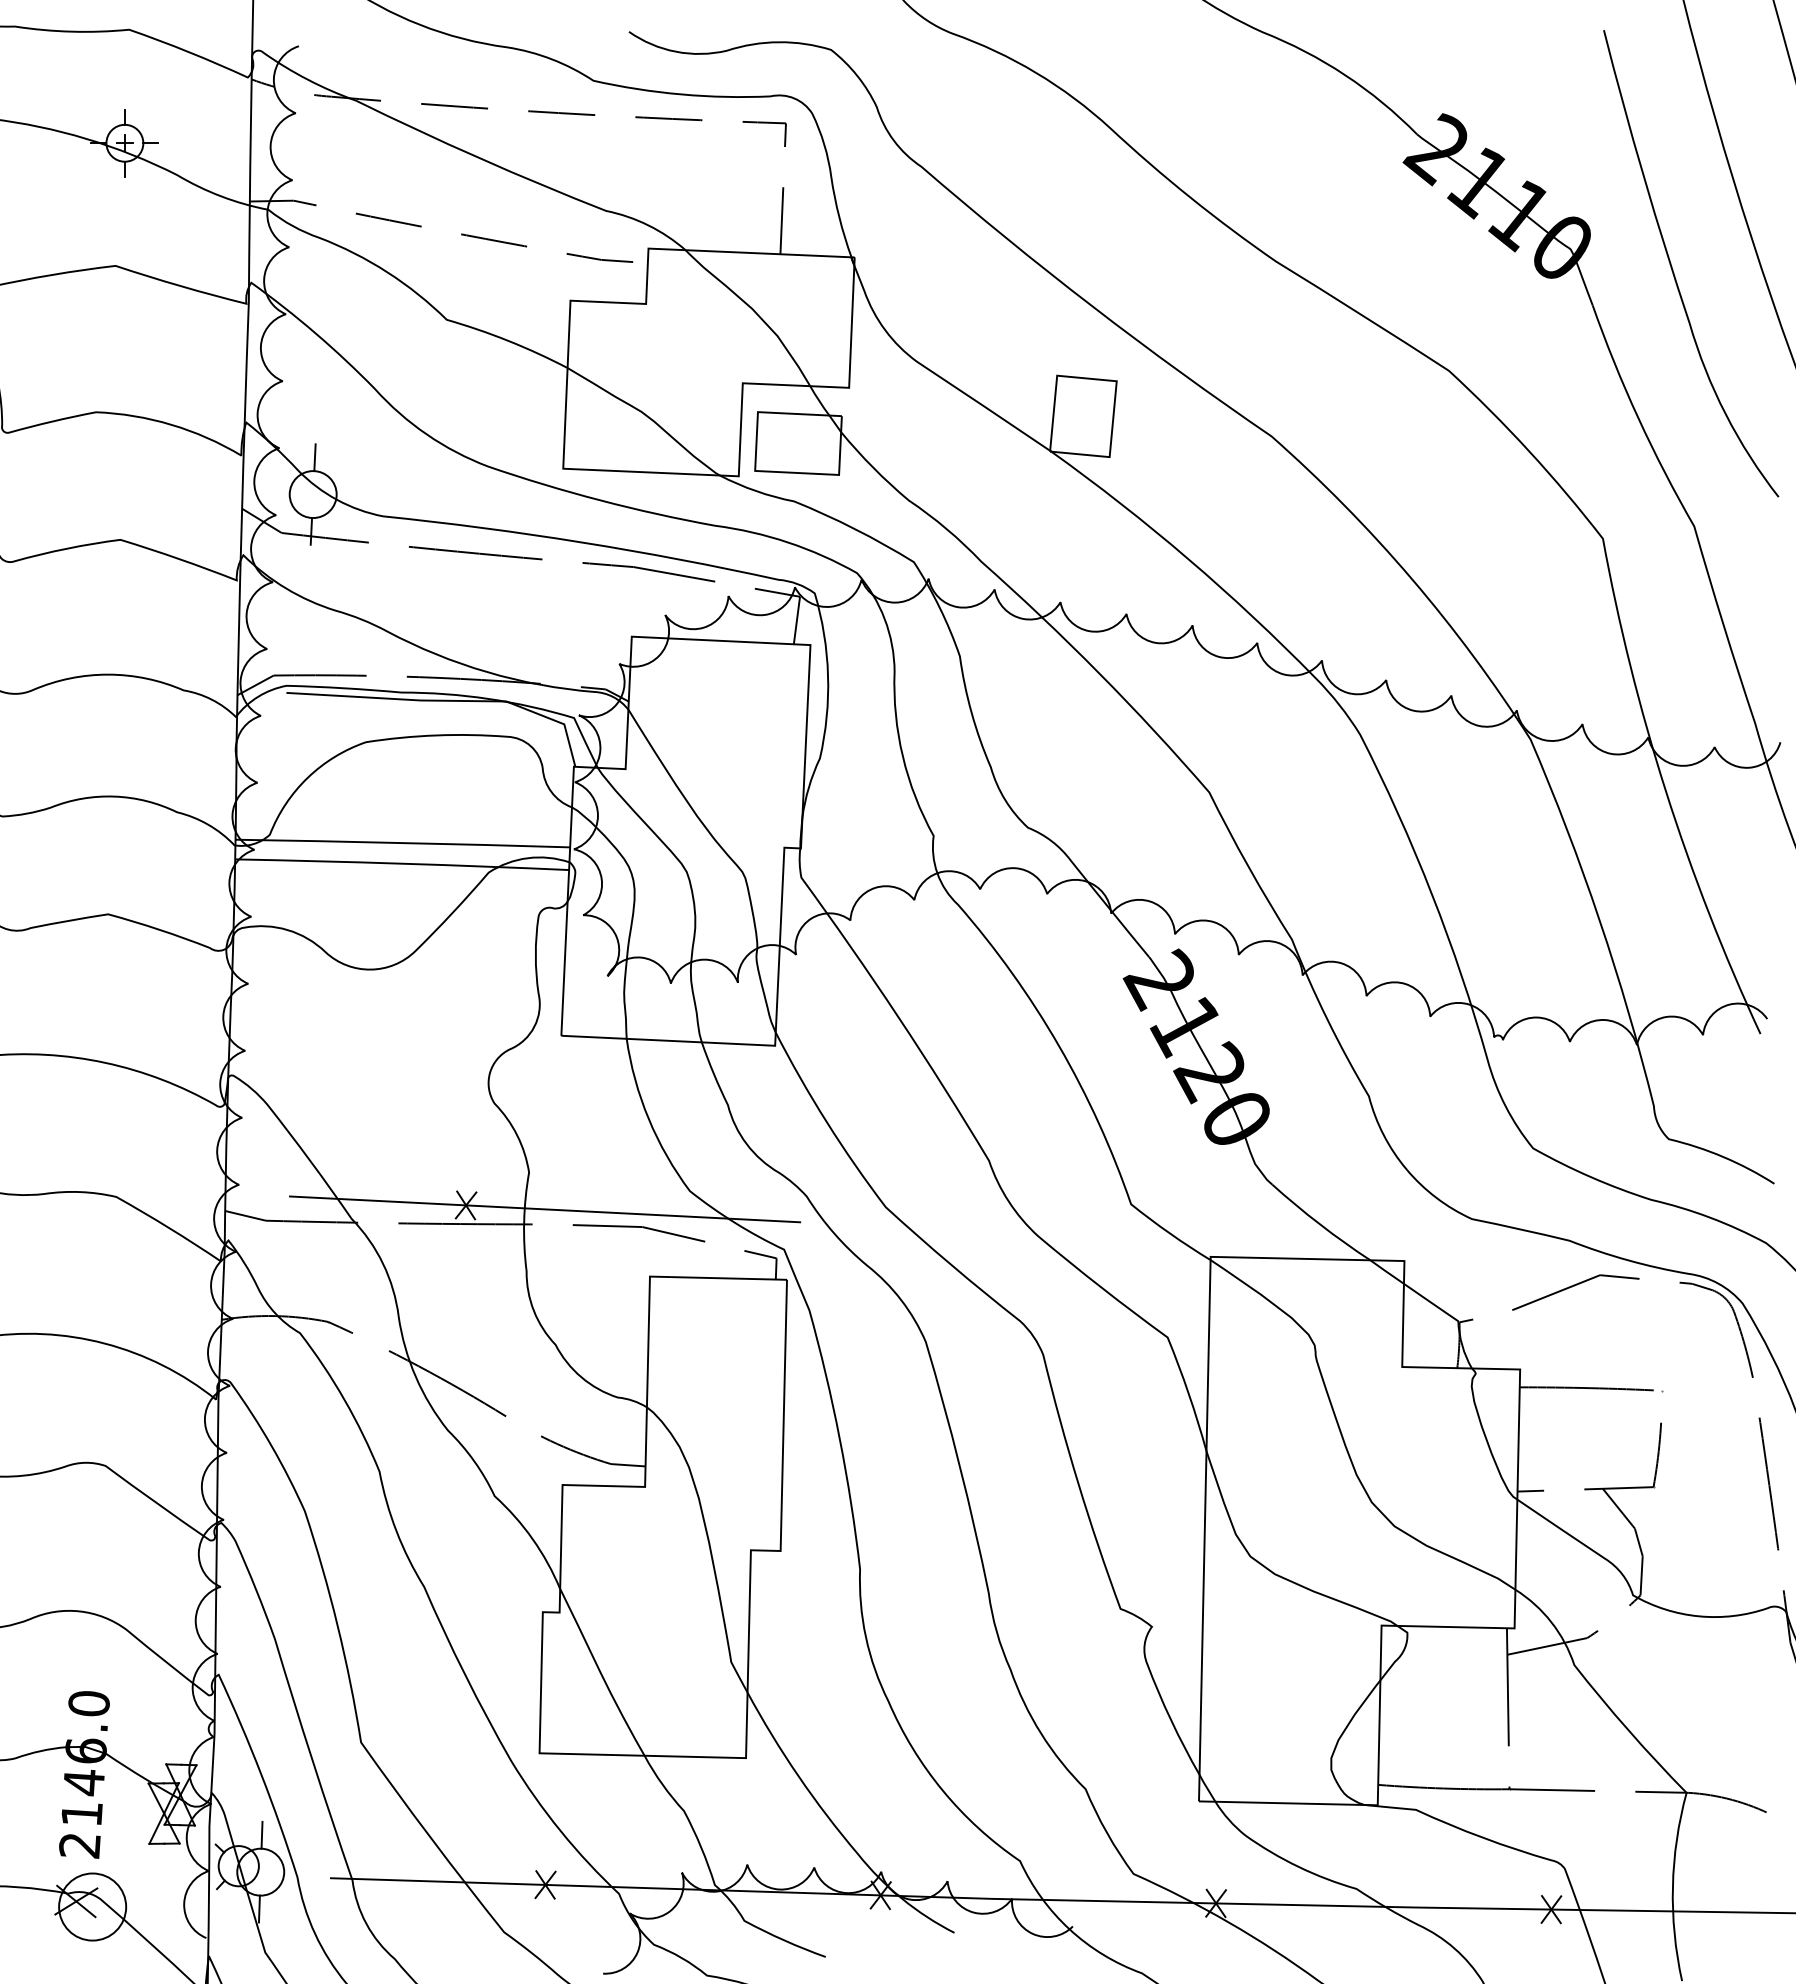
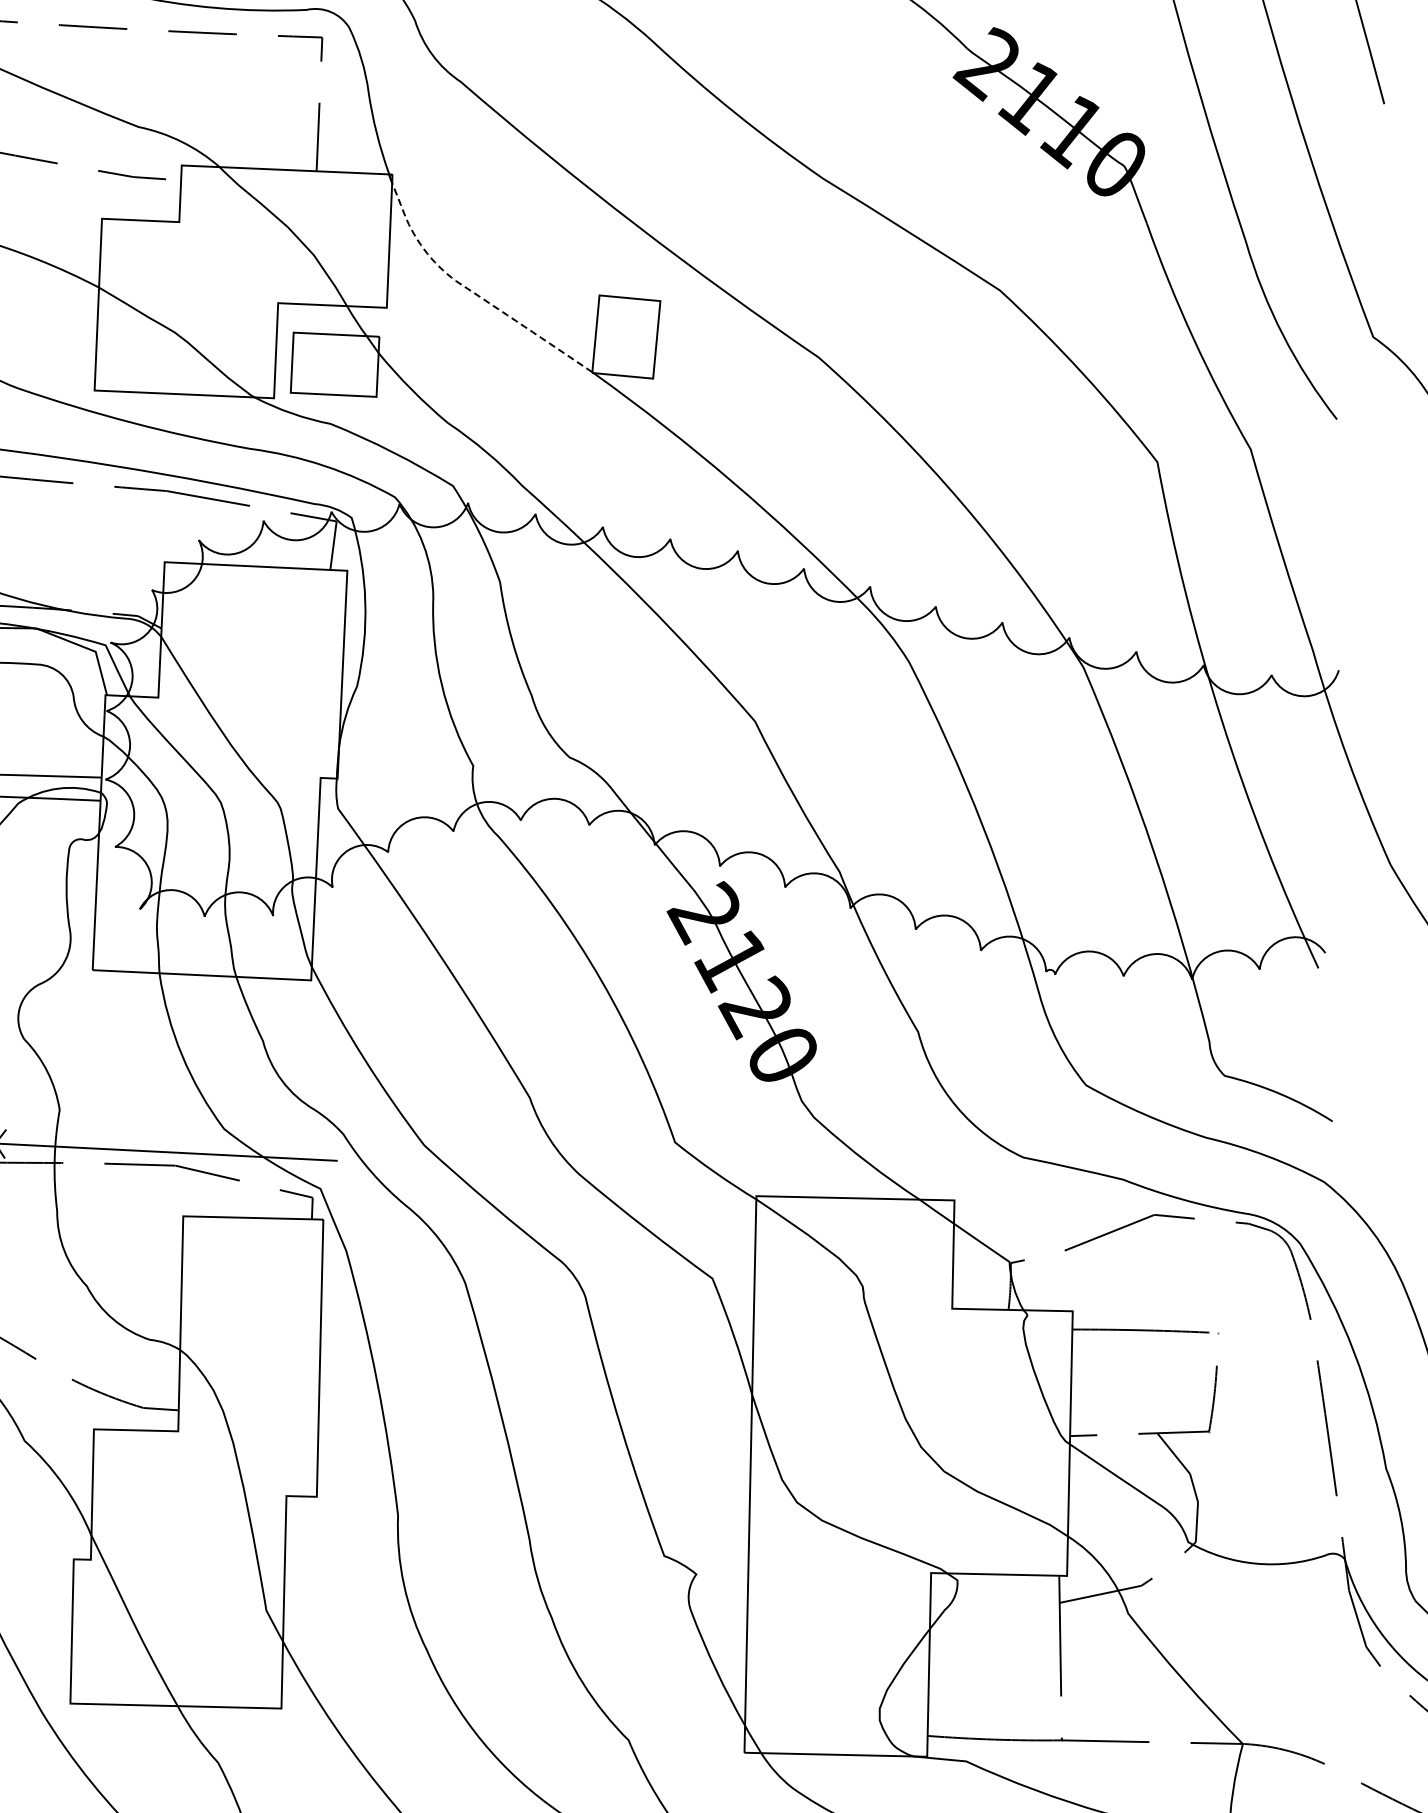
line: (930, 370) -> (470, 290), solid -> dashed

